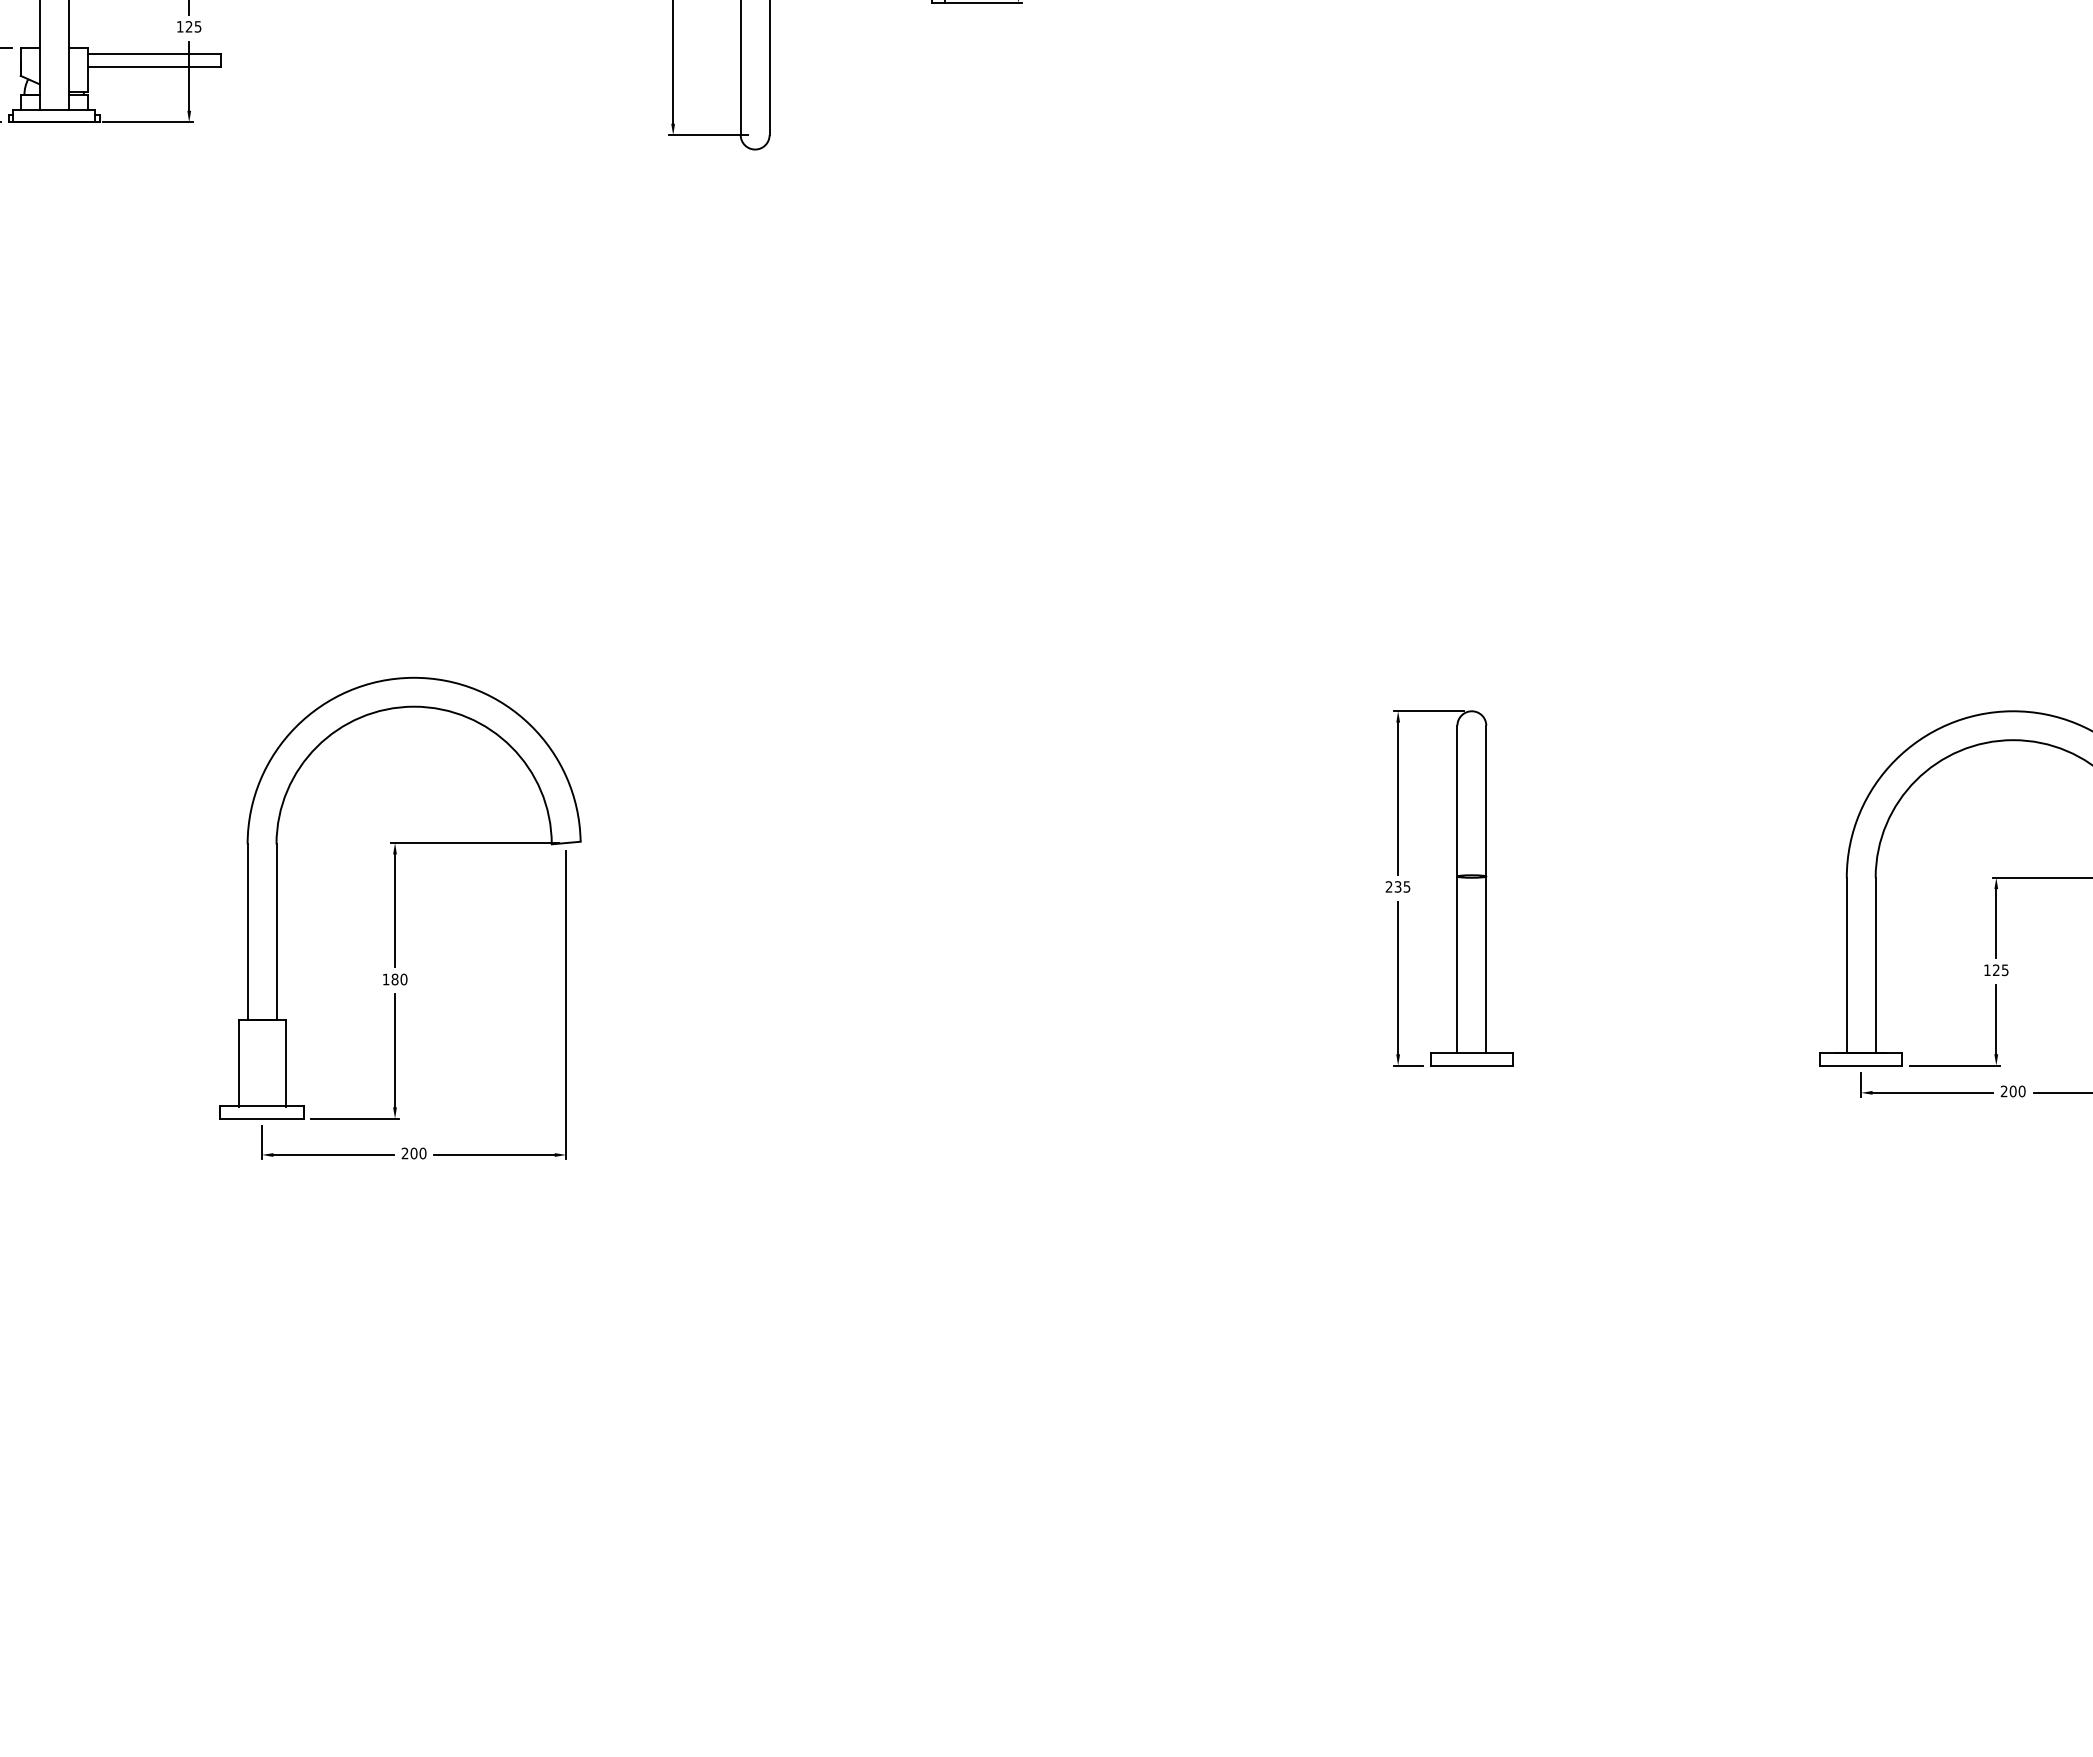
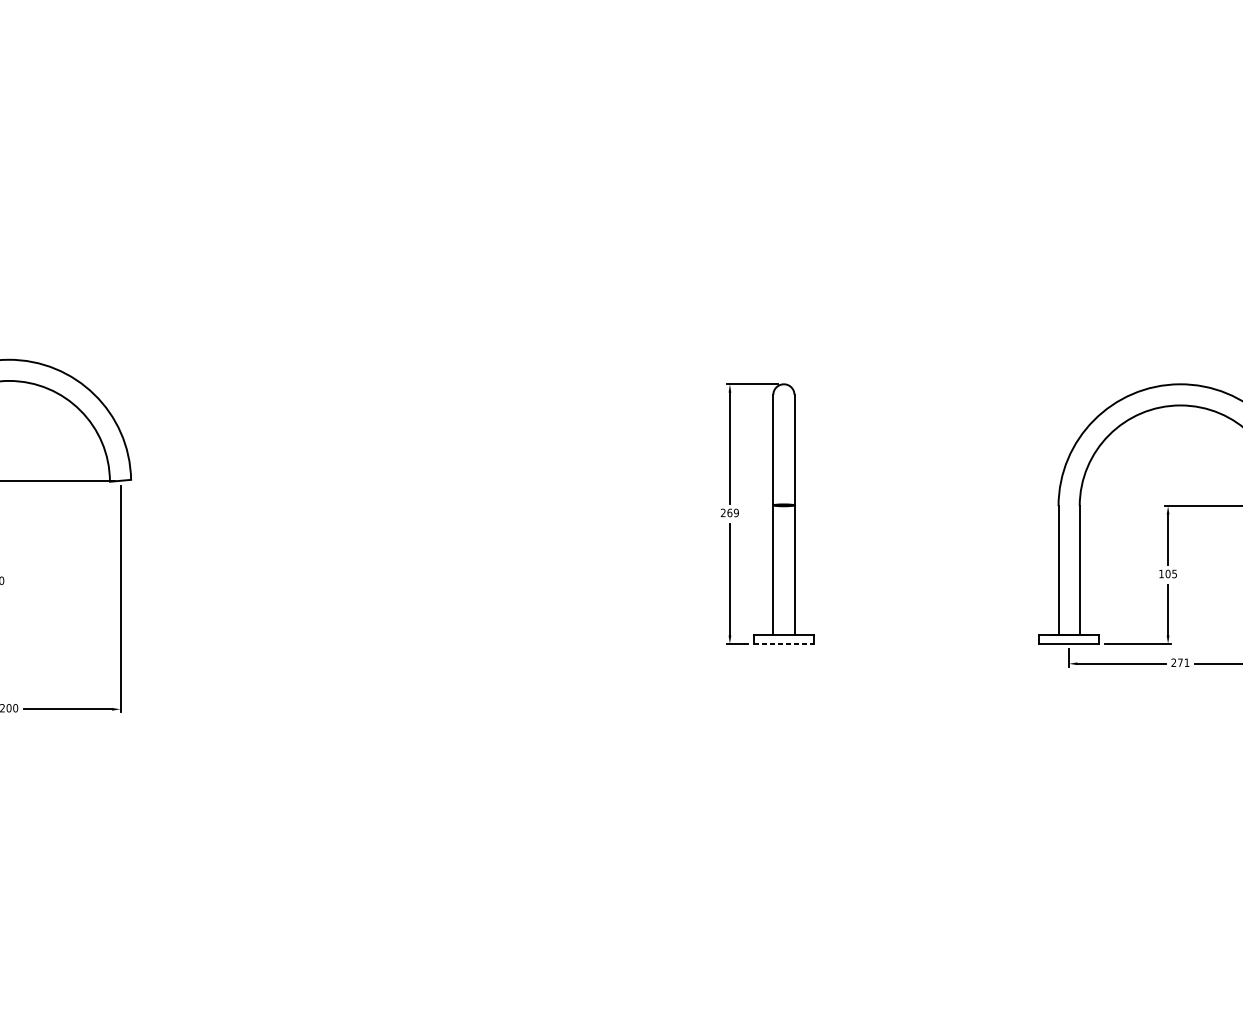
text: (1402, 886) -> (733, 512), 235 -> 269
text: (1995, 970) -> (1167, 574), 125 -> 105
line: (1472, 1065) -> (784, 643), solid -> dashed
text: (2017, 1091) -> (1183, 662), 200 -> 271

